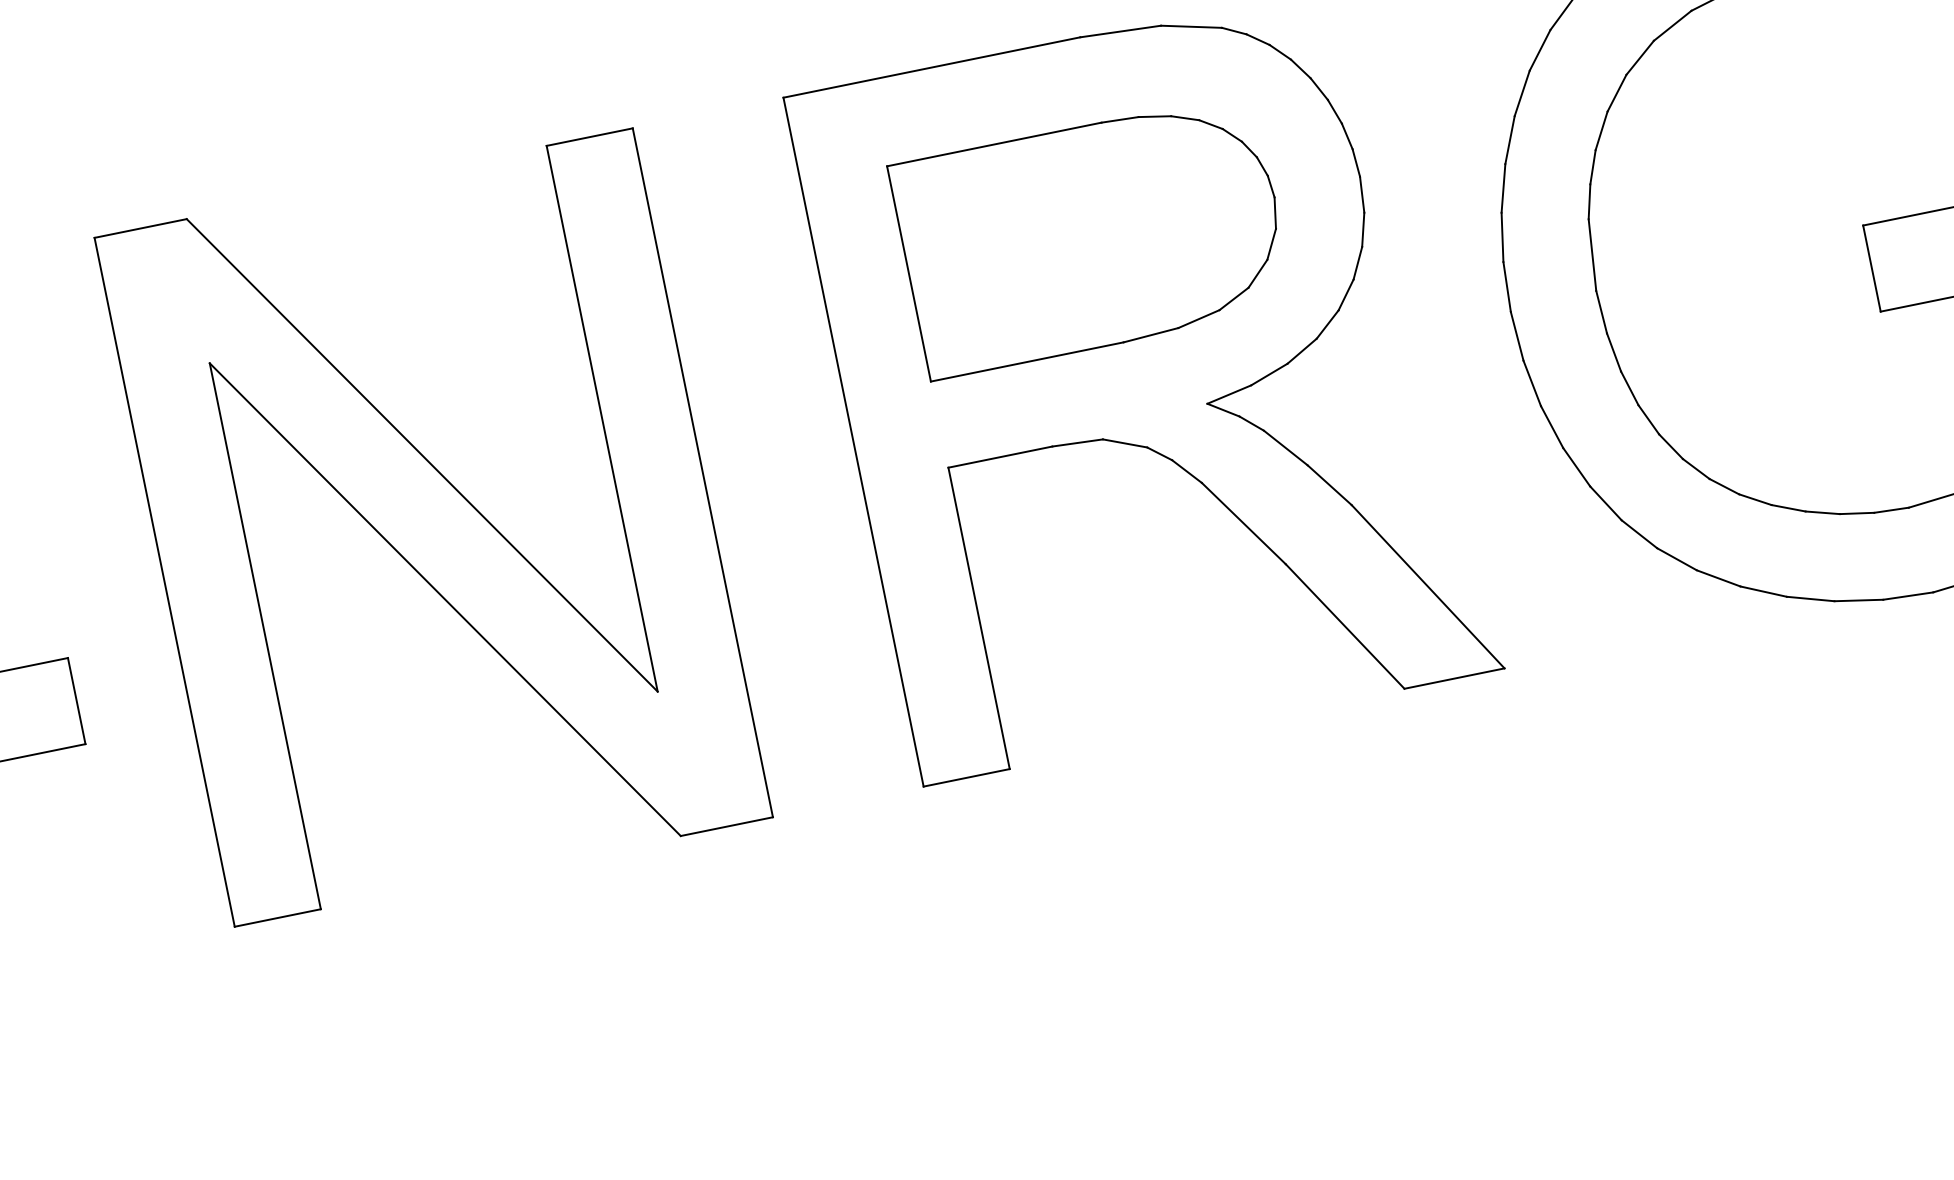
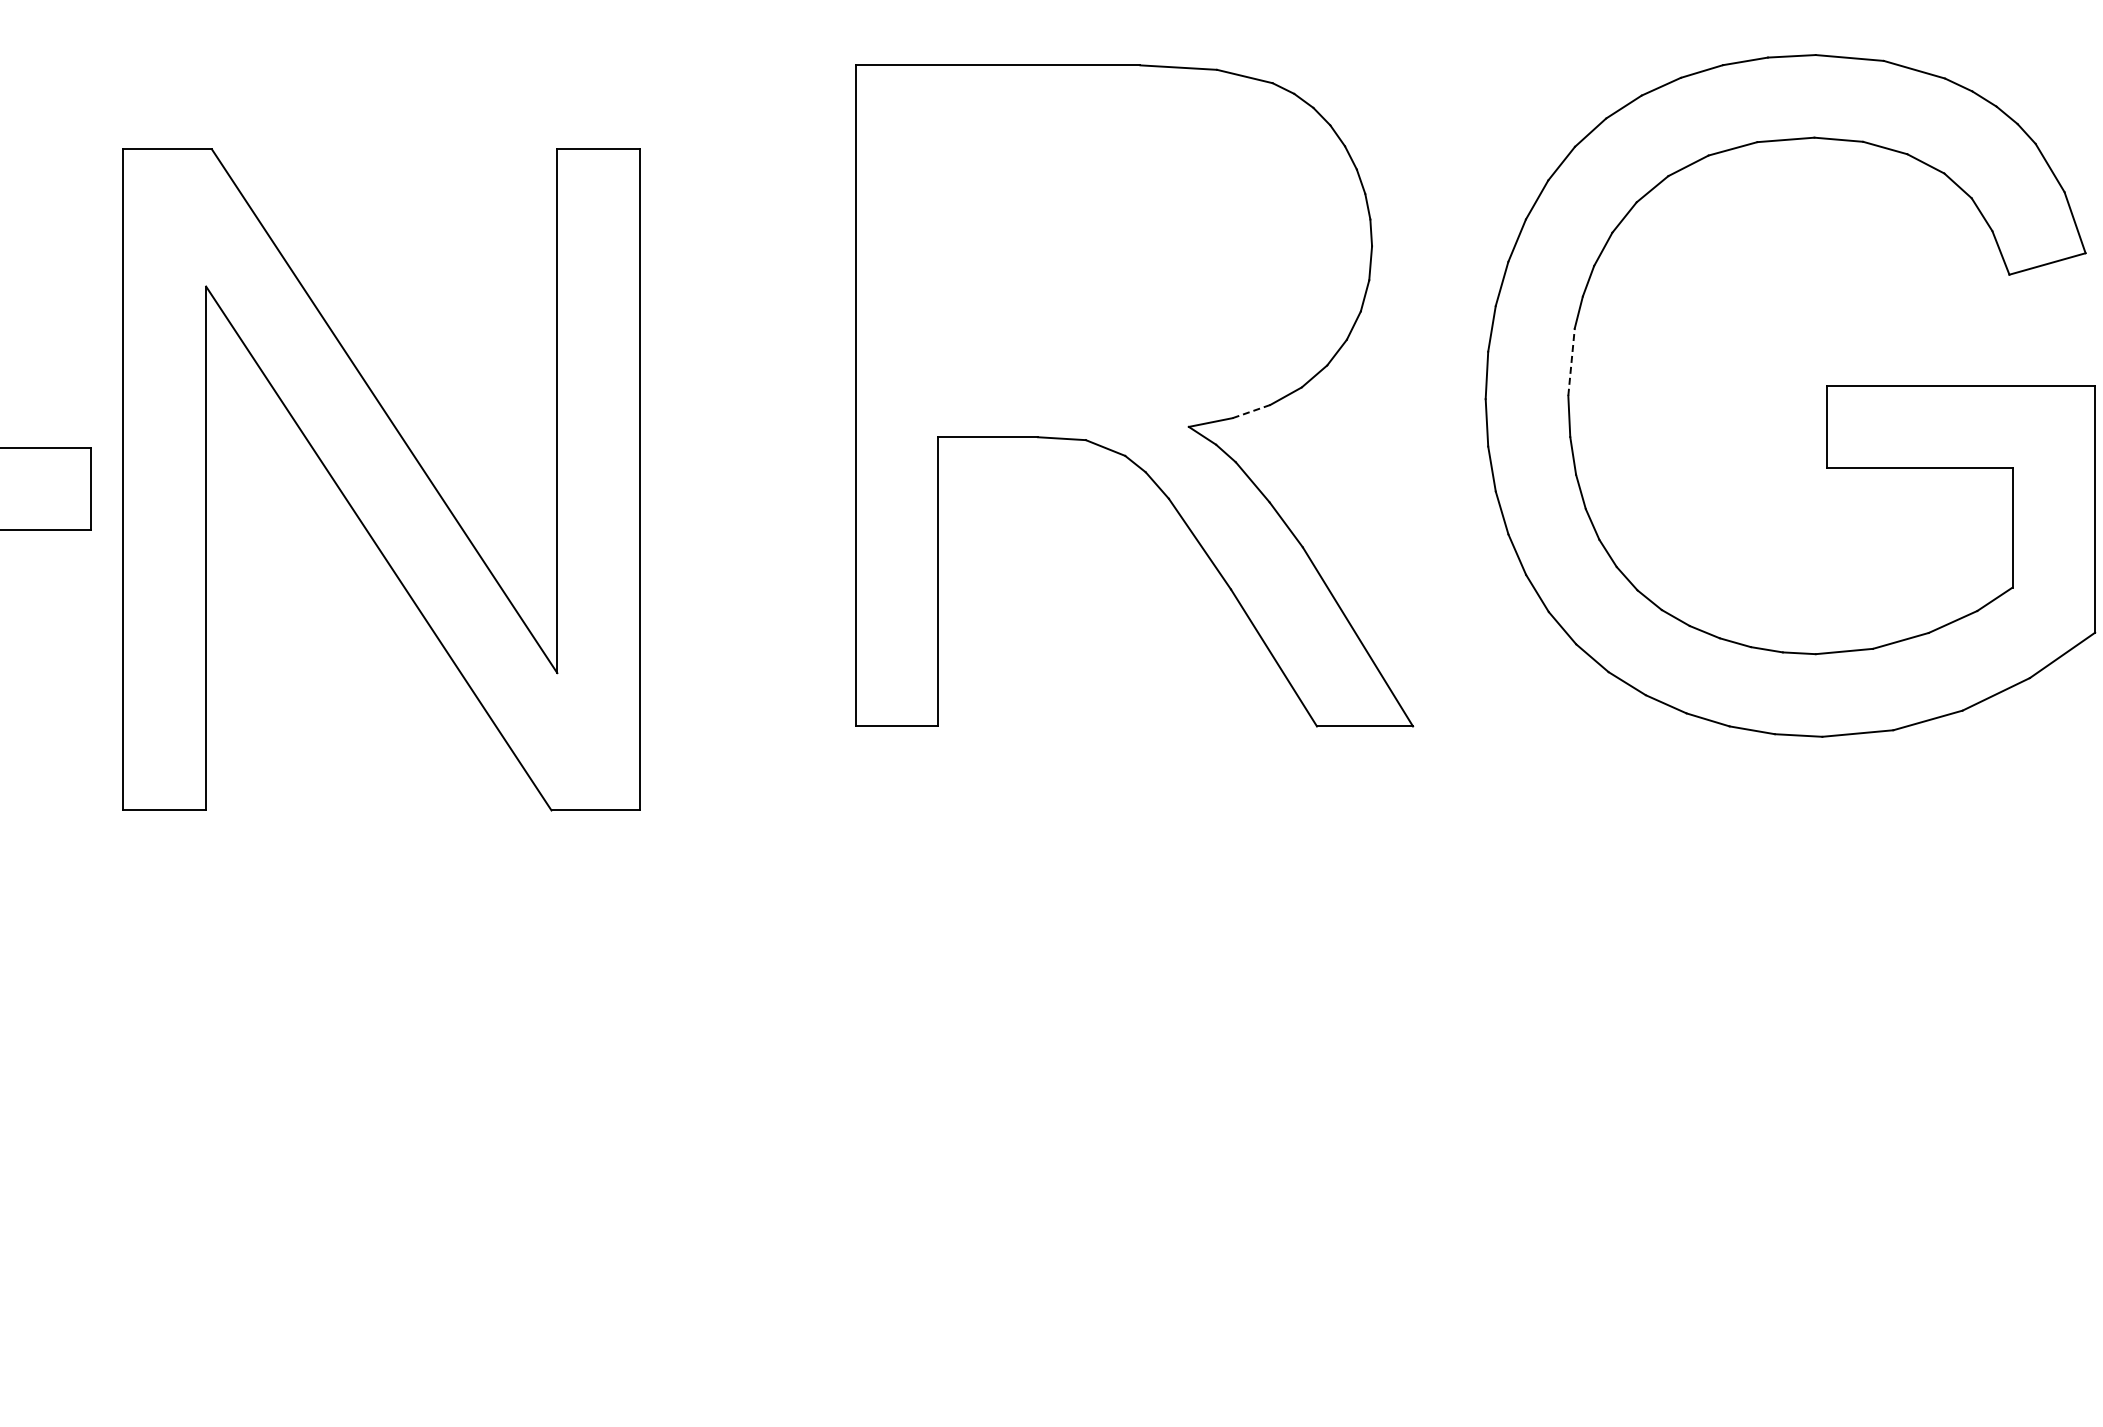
part: (1091, 236) -> (1113, 251), removed
line: (1592, 255) -> (1571, 362), solid -> dashed
line: (1269, 374) -> (1251, 411), solid -> dashed
part: (433, 527) -> (381, 479), moved

